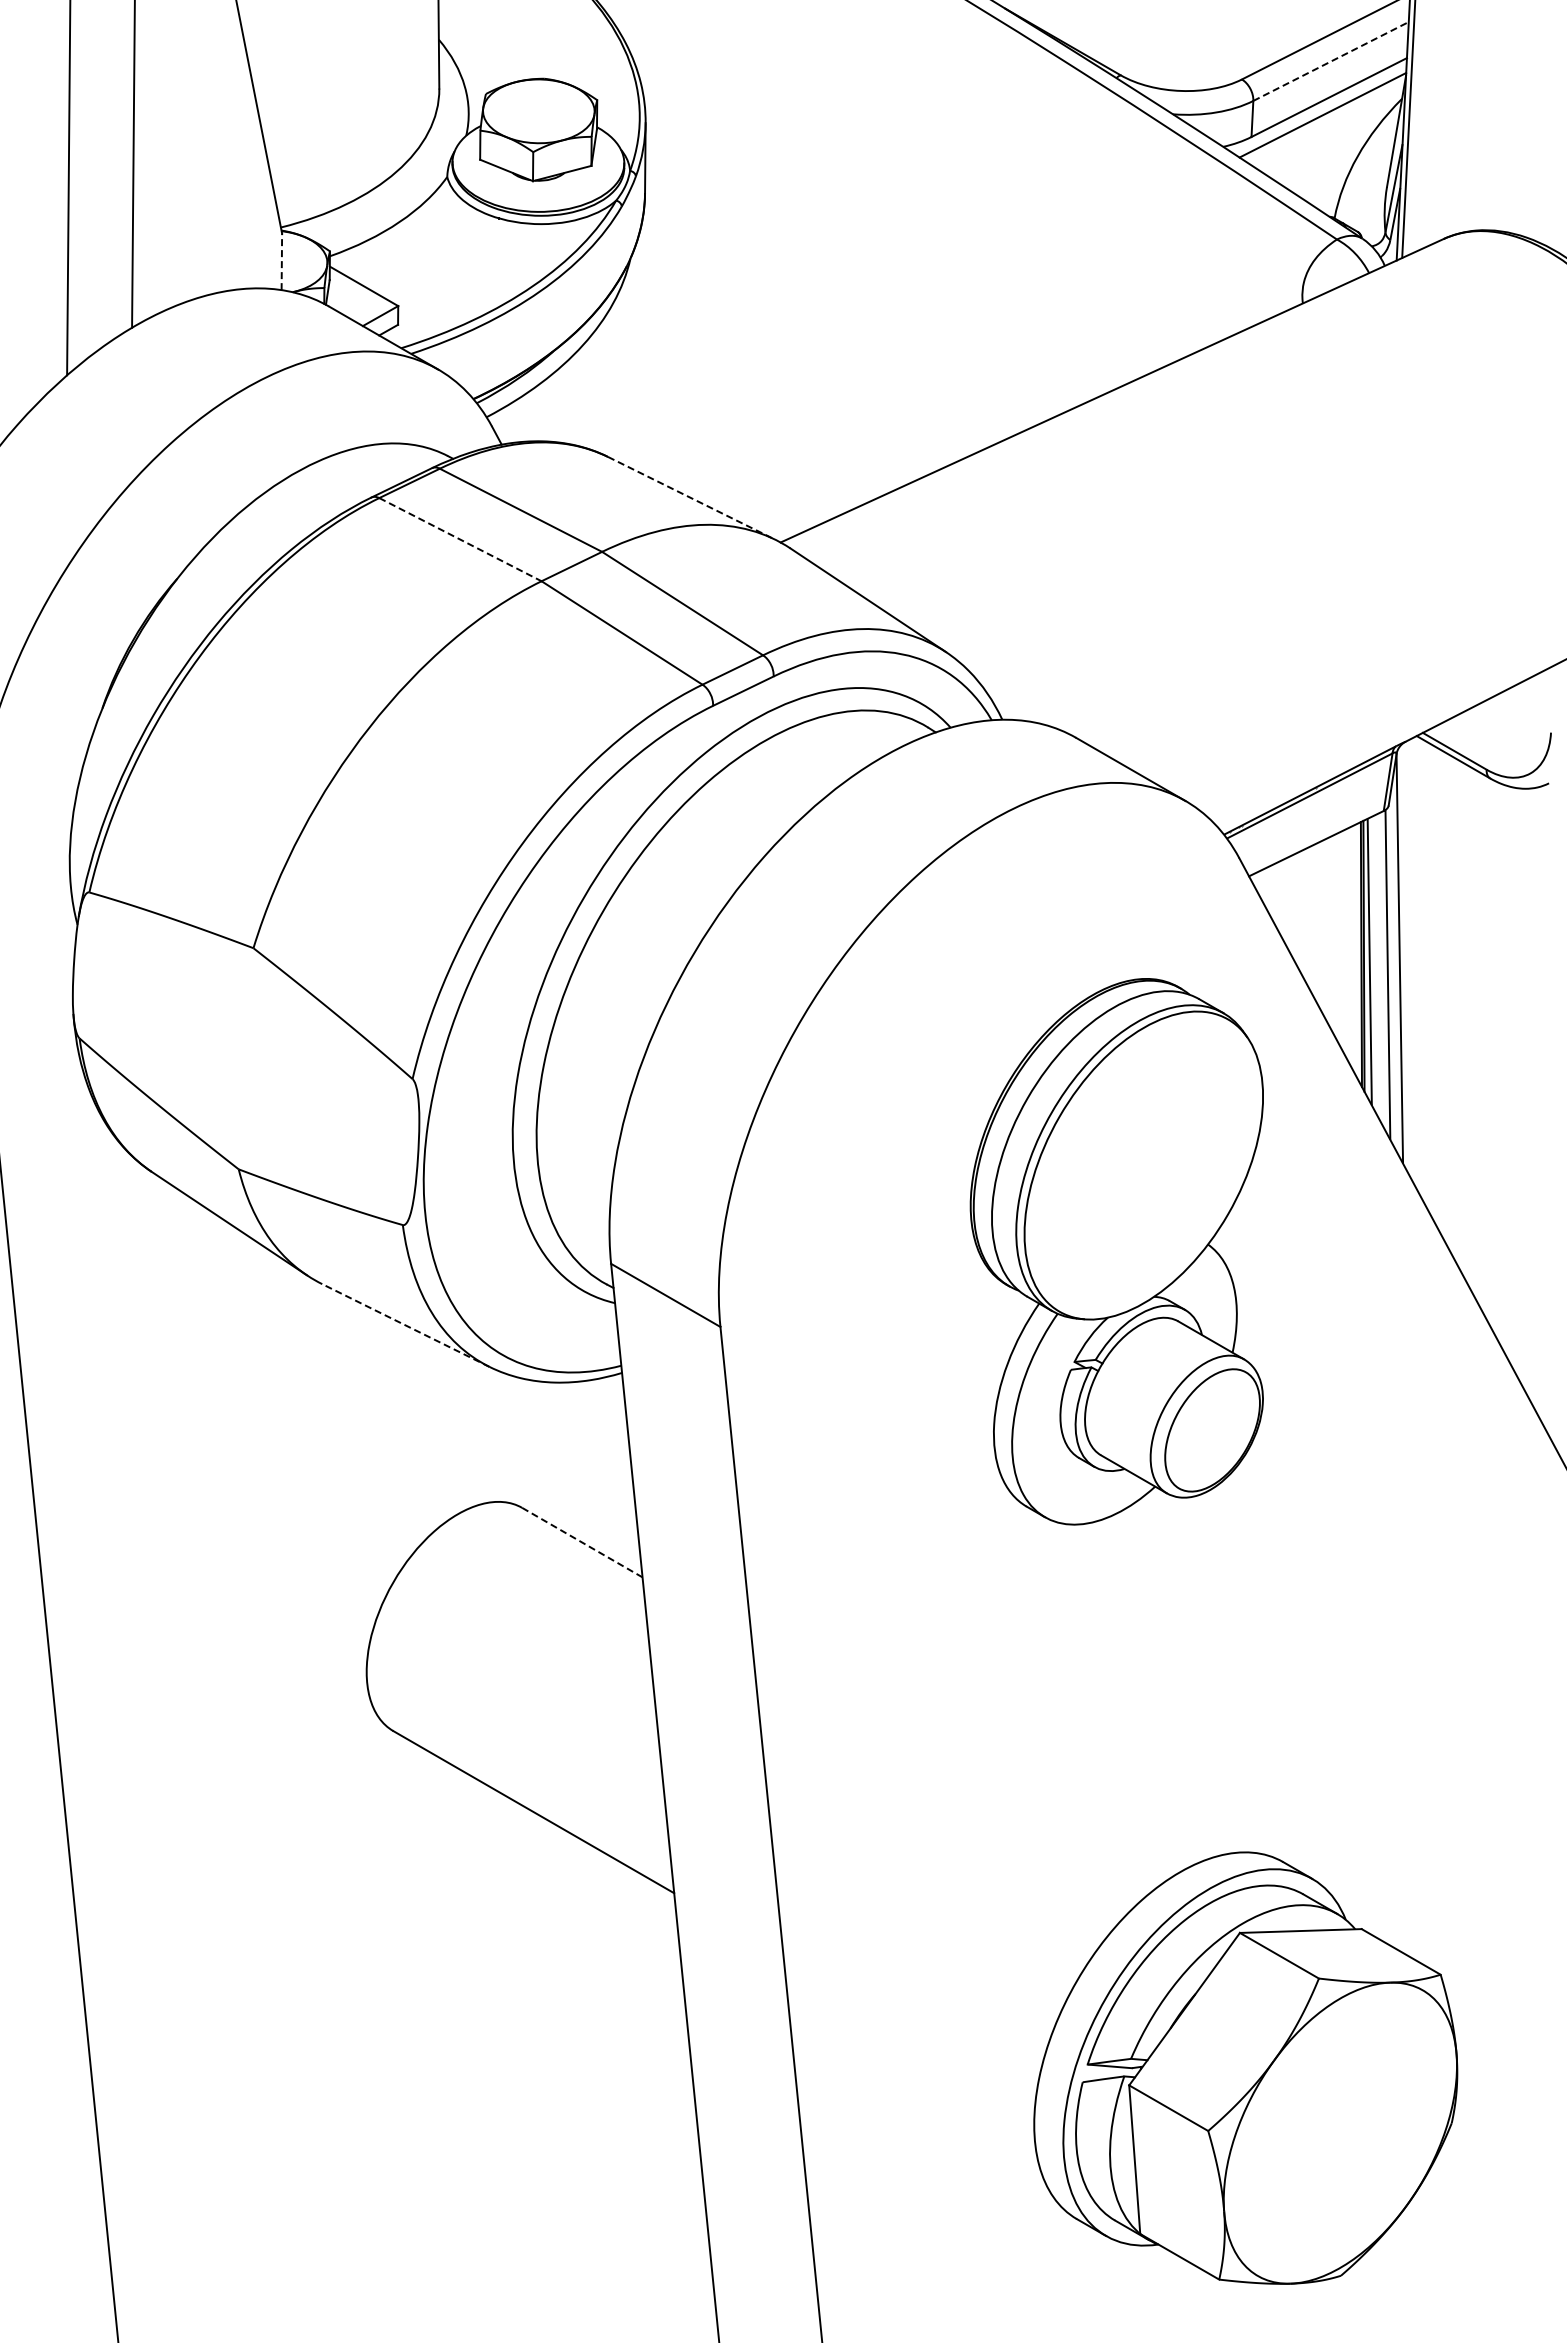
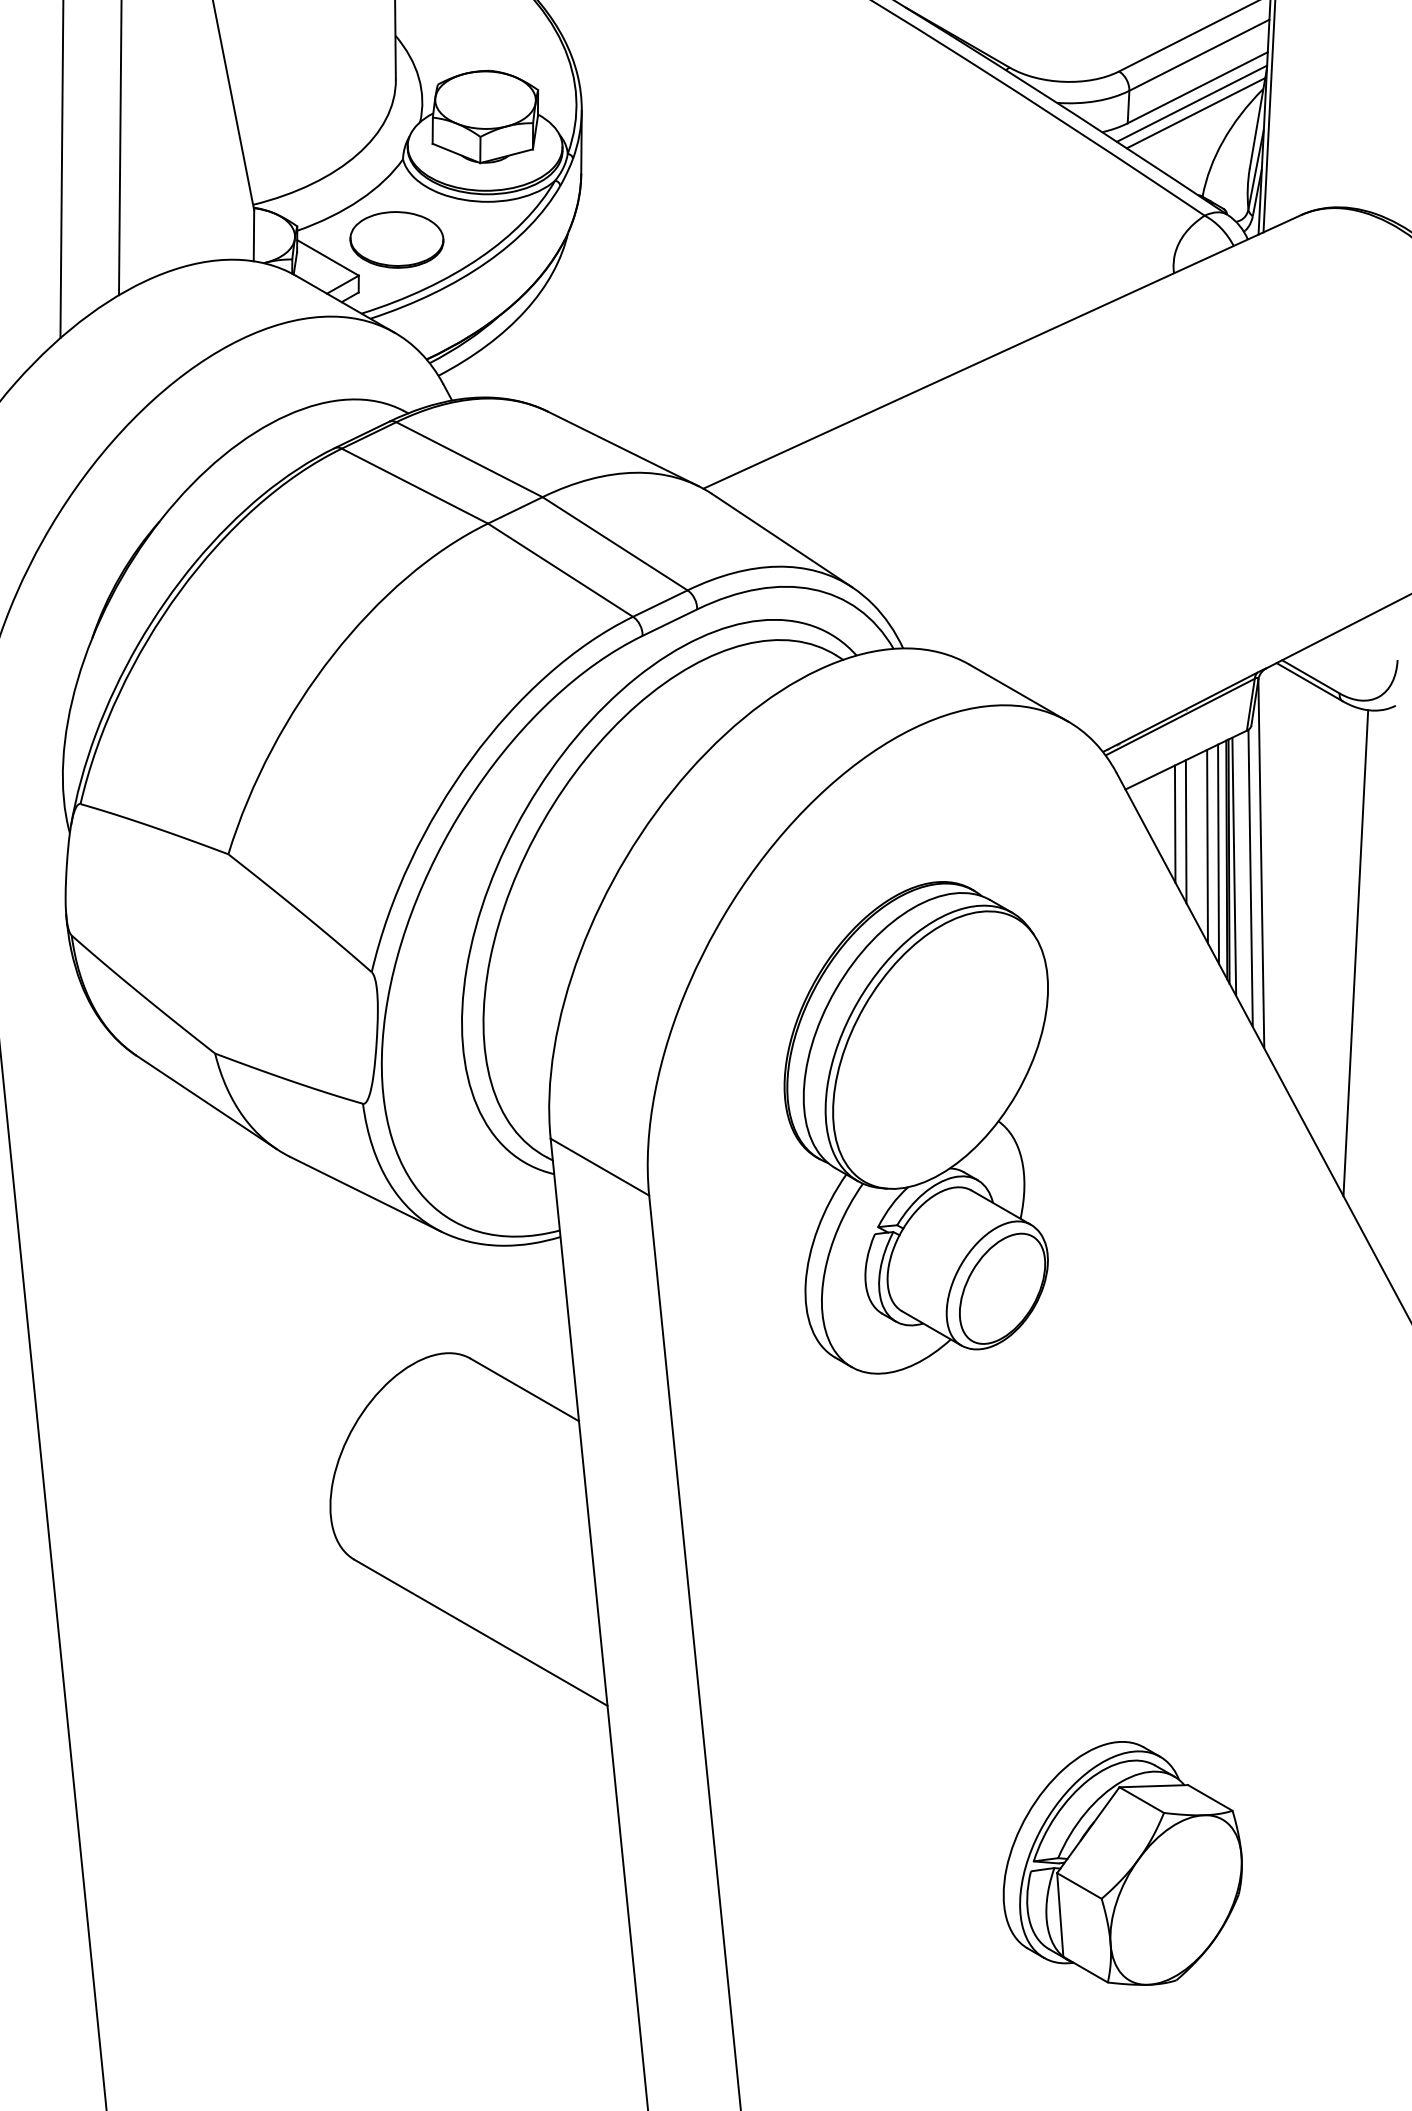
line: (1331, 61) -> (1199, 55), dashed -> solid
line: (1327, 125) -> (1196, 112), added
line: (281, 261) -> (253, 235), dashed -> solid
part: (440, 266) -> (396, 240), added
line: (692, 498) -> (623, 449), dashed -> solid
line: (460, 539) -> (414, 486), dashed -> solid
line: (1303, 914) -> (1174, 823), added
line: (1316, 922) -> (1186, 831), added
line: (1339, 939) -> (1207, 846), added
line: (1351, 947) -> (1217, 853), added
line: (1504, 1057) -> (1355, 952), added
part: (1116, 1251) -> (915, 1127), moved
line: (405, 1325) -> (365, 1194), dashed -> solid
line: (582, 1542) -> (524, 1389), dashed -> solid
part: (1246, 2067) -> (1123, 1862), size x0.62

